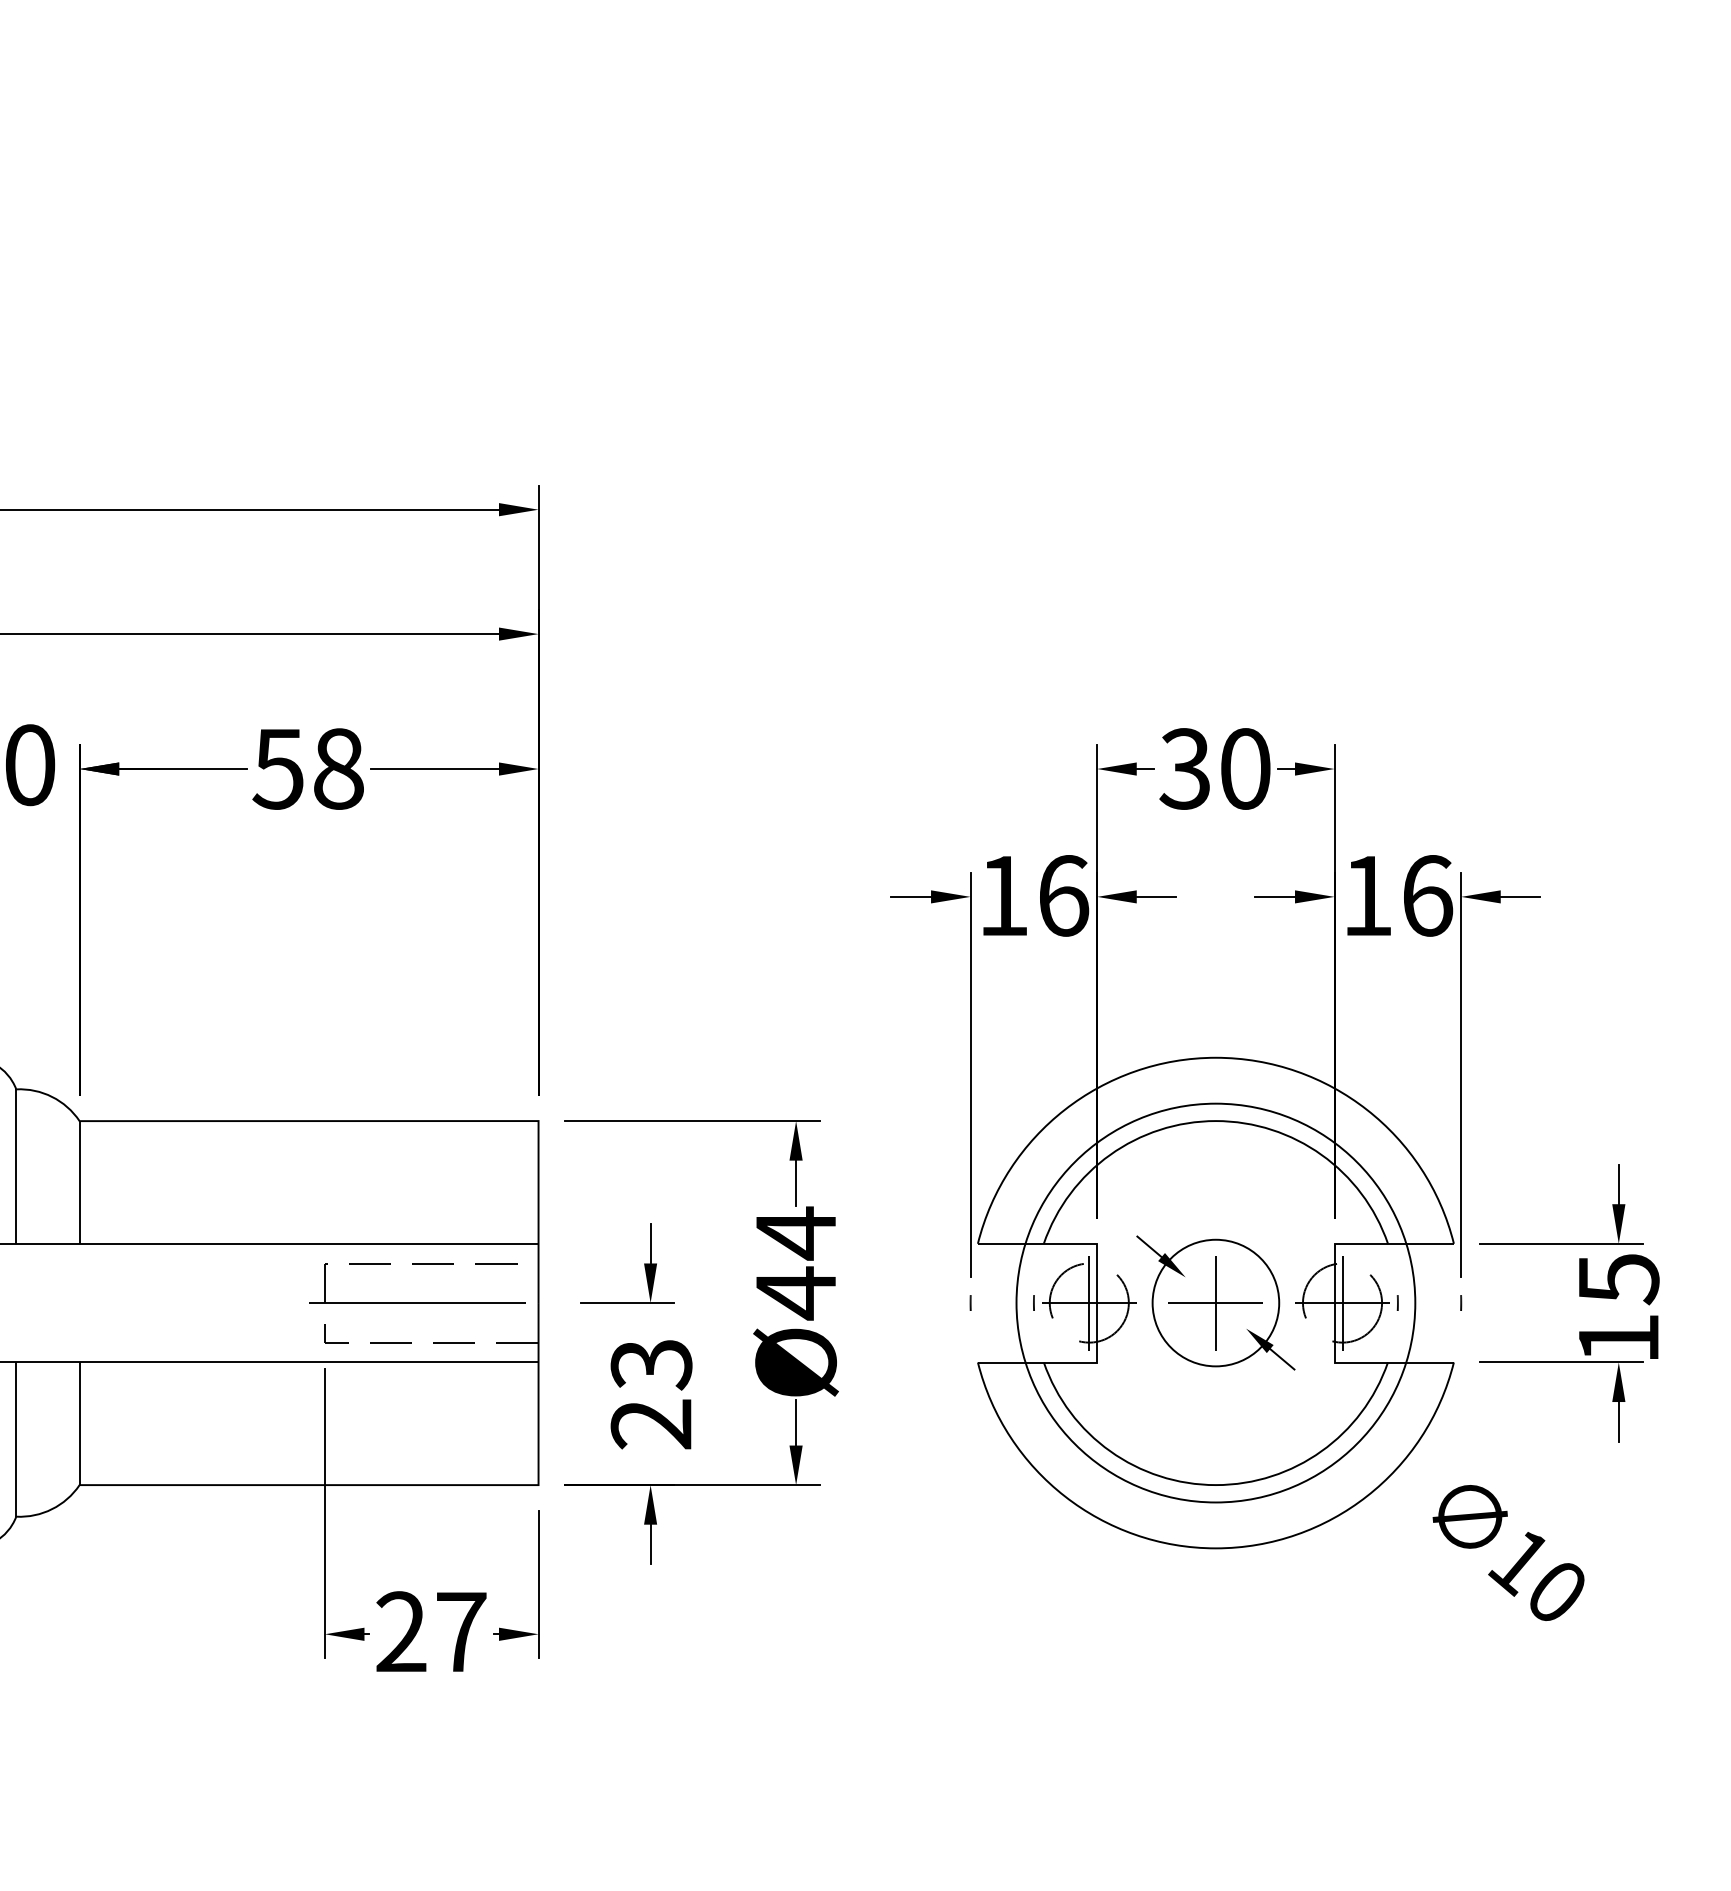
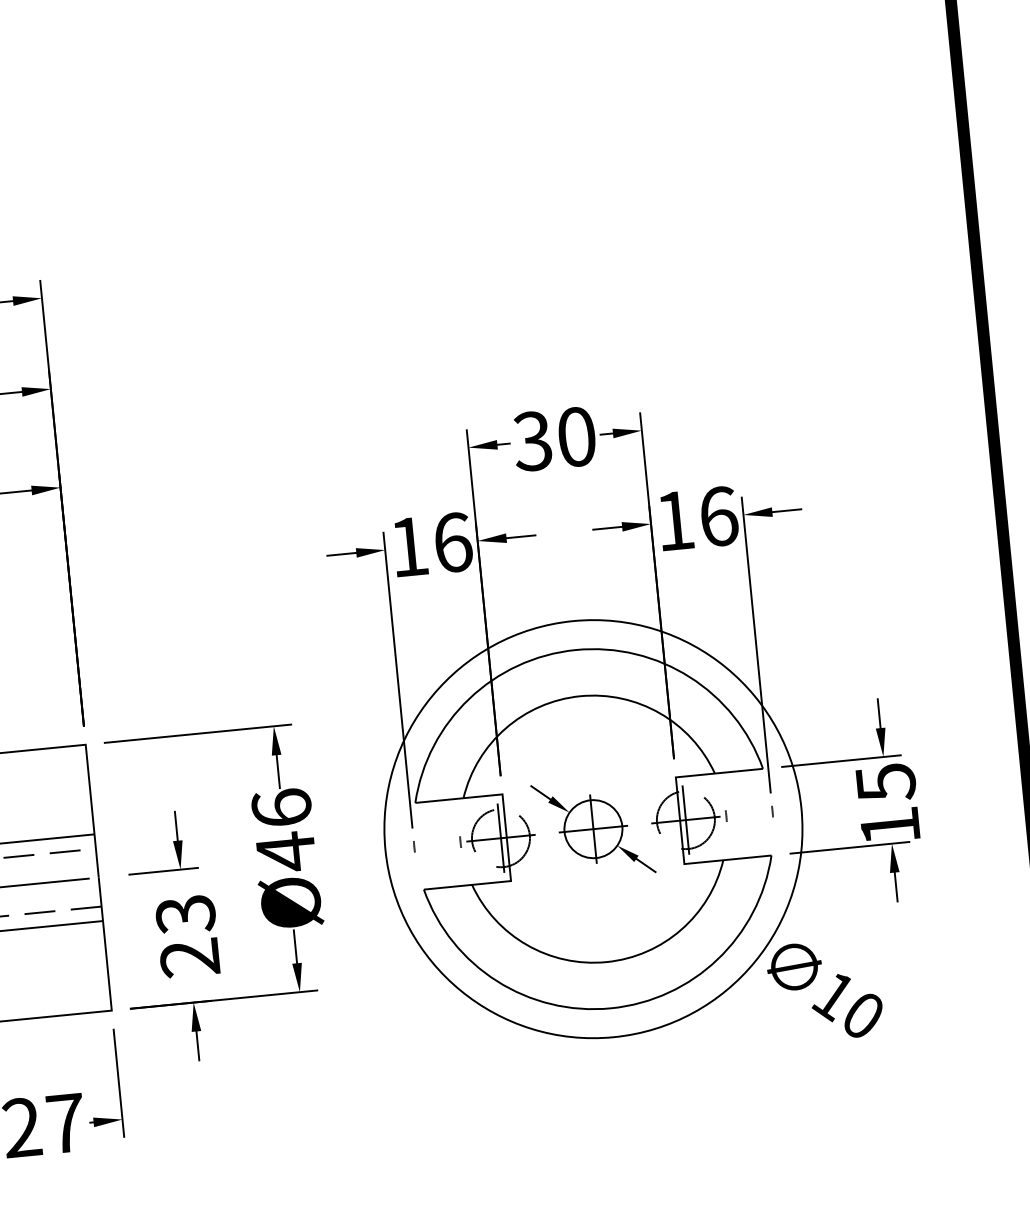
text: (795, 1233) -> (281, 808), Ø44 -> Ø46
circle: (1215, 1302) -> (593, 828), size x0.62
circle: (1215, 1302) -> (593, 828), size x1.43

